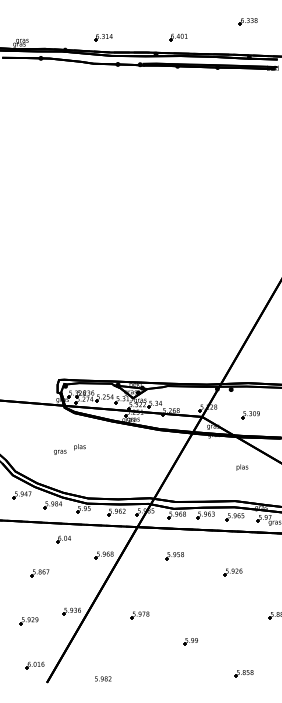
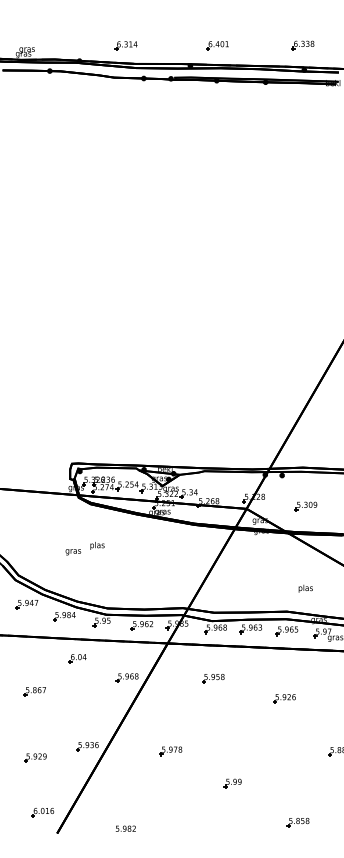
part: (247, 21) -> (302, 45), moved
text: (242, 467) -> (305, 588), moved
part: (39, 573) -> (34, 691), moved

